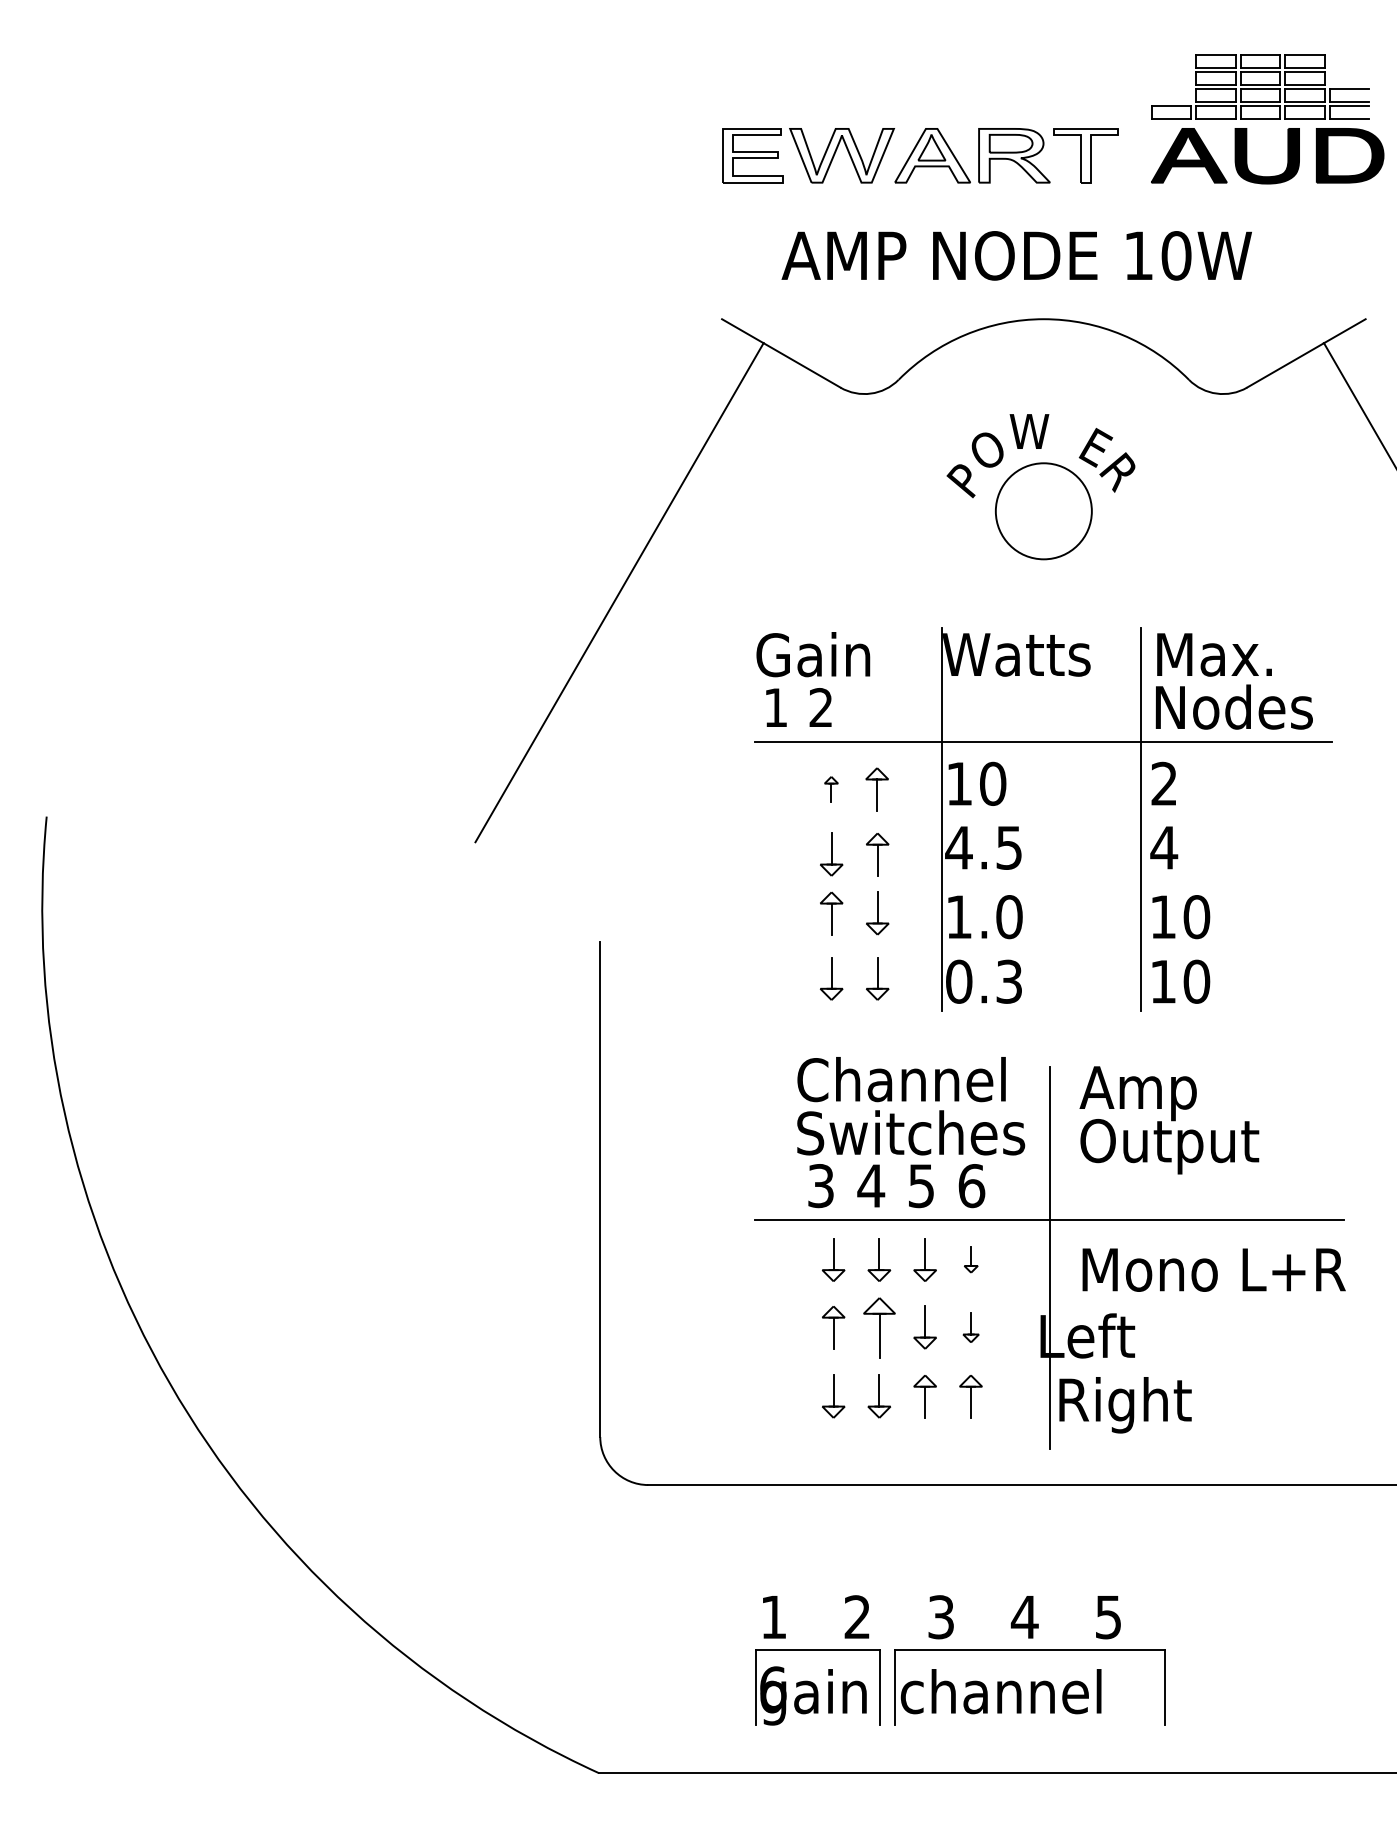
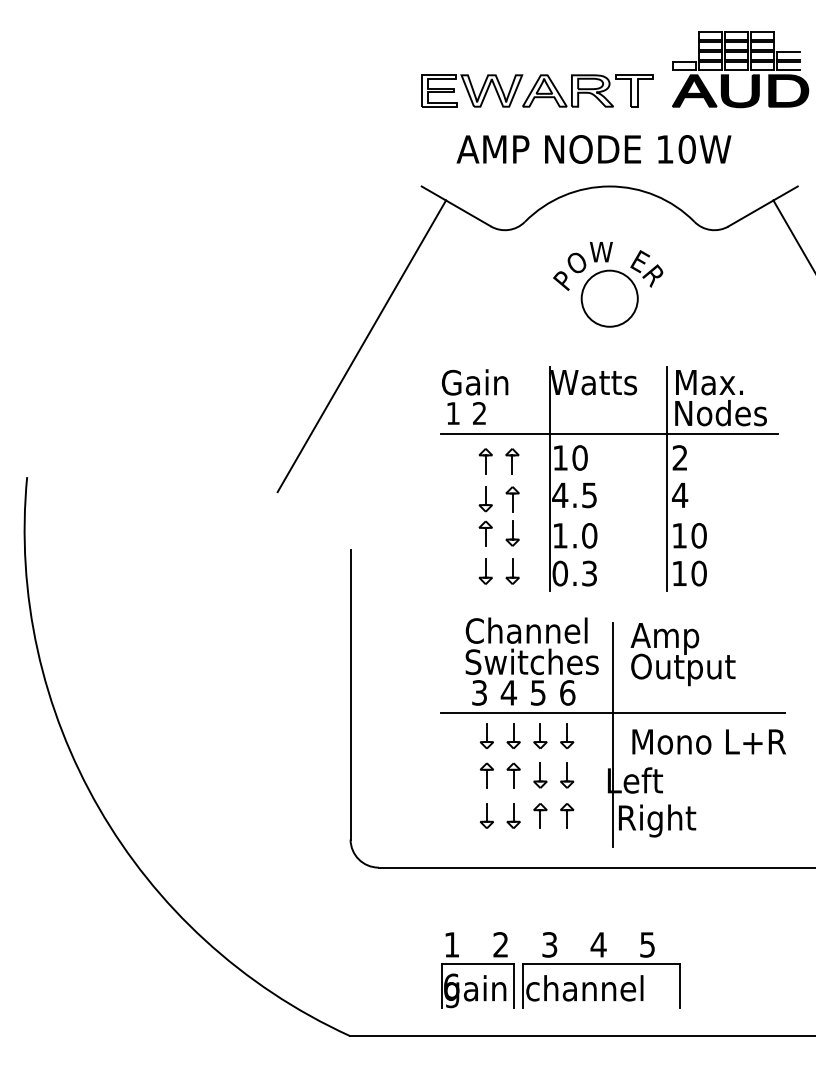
part: (831, 789) -> (485, 461), size x1.67
part: (971, 1258) -> (567, 735), size x1.67
part: (879, 1327) -> (513, 775), size x0.71
part: (971, 1327) -> (567, 775), size x1.43

